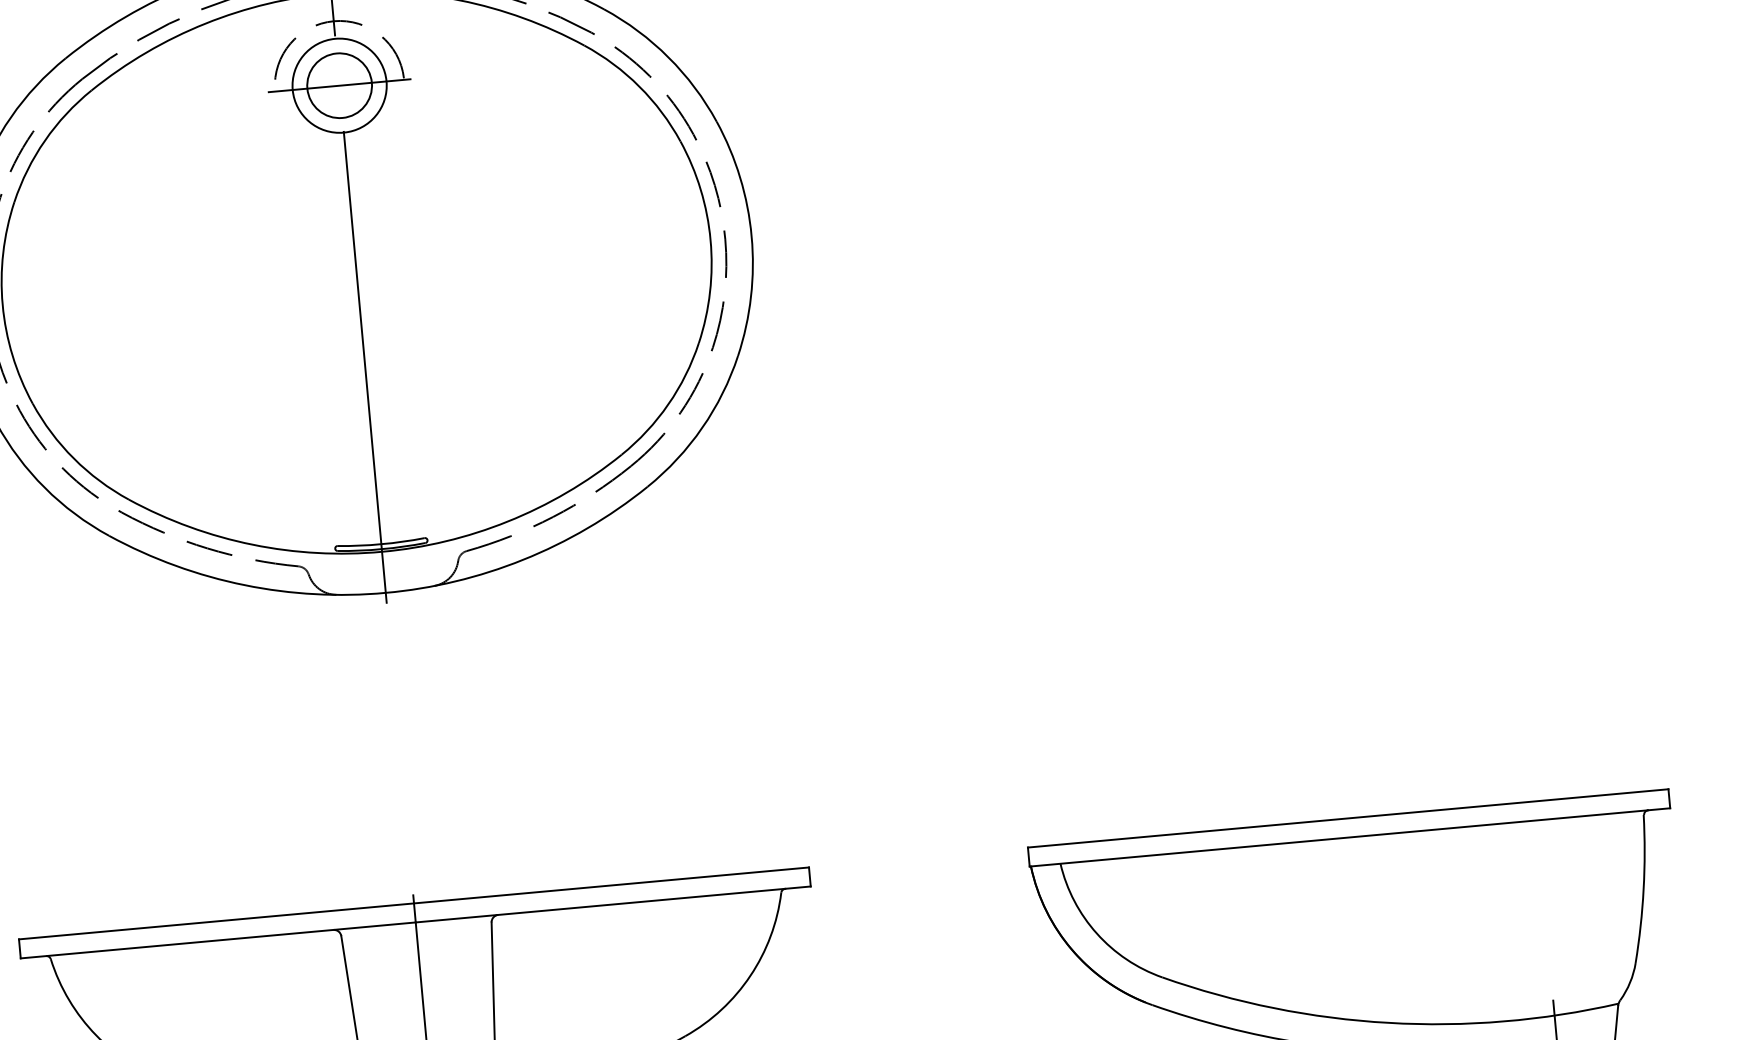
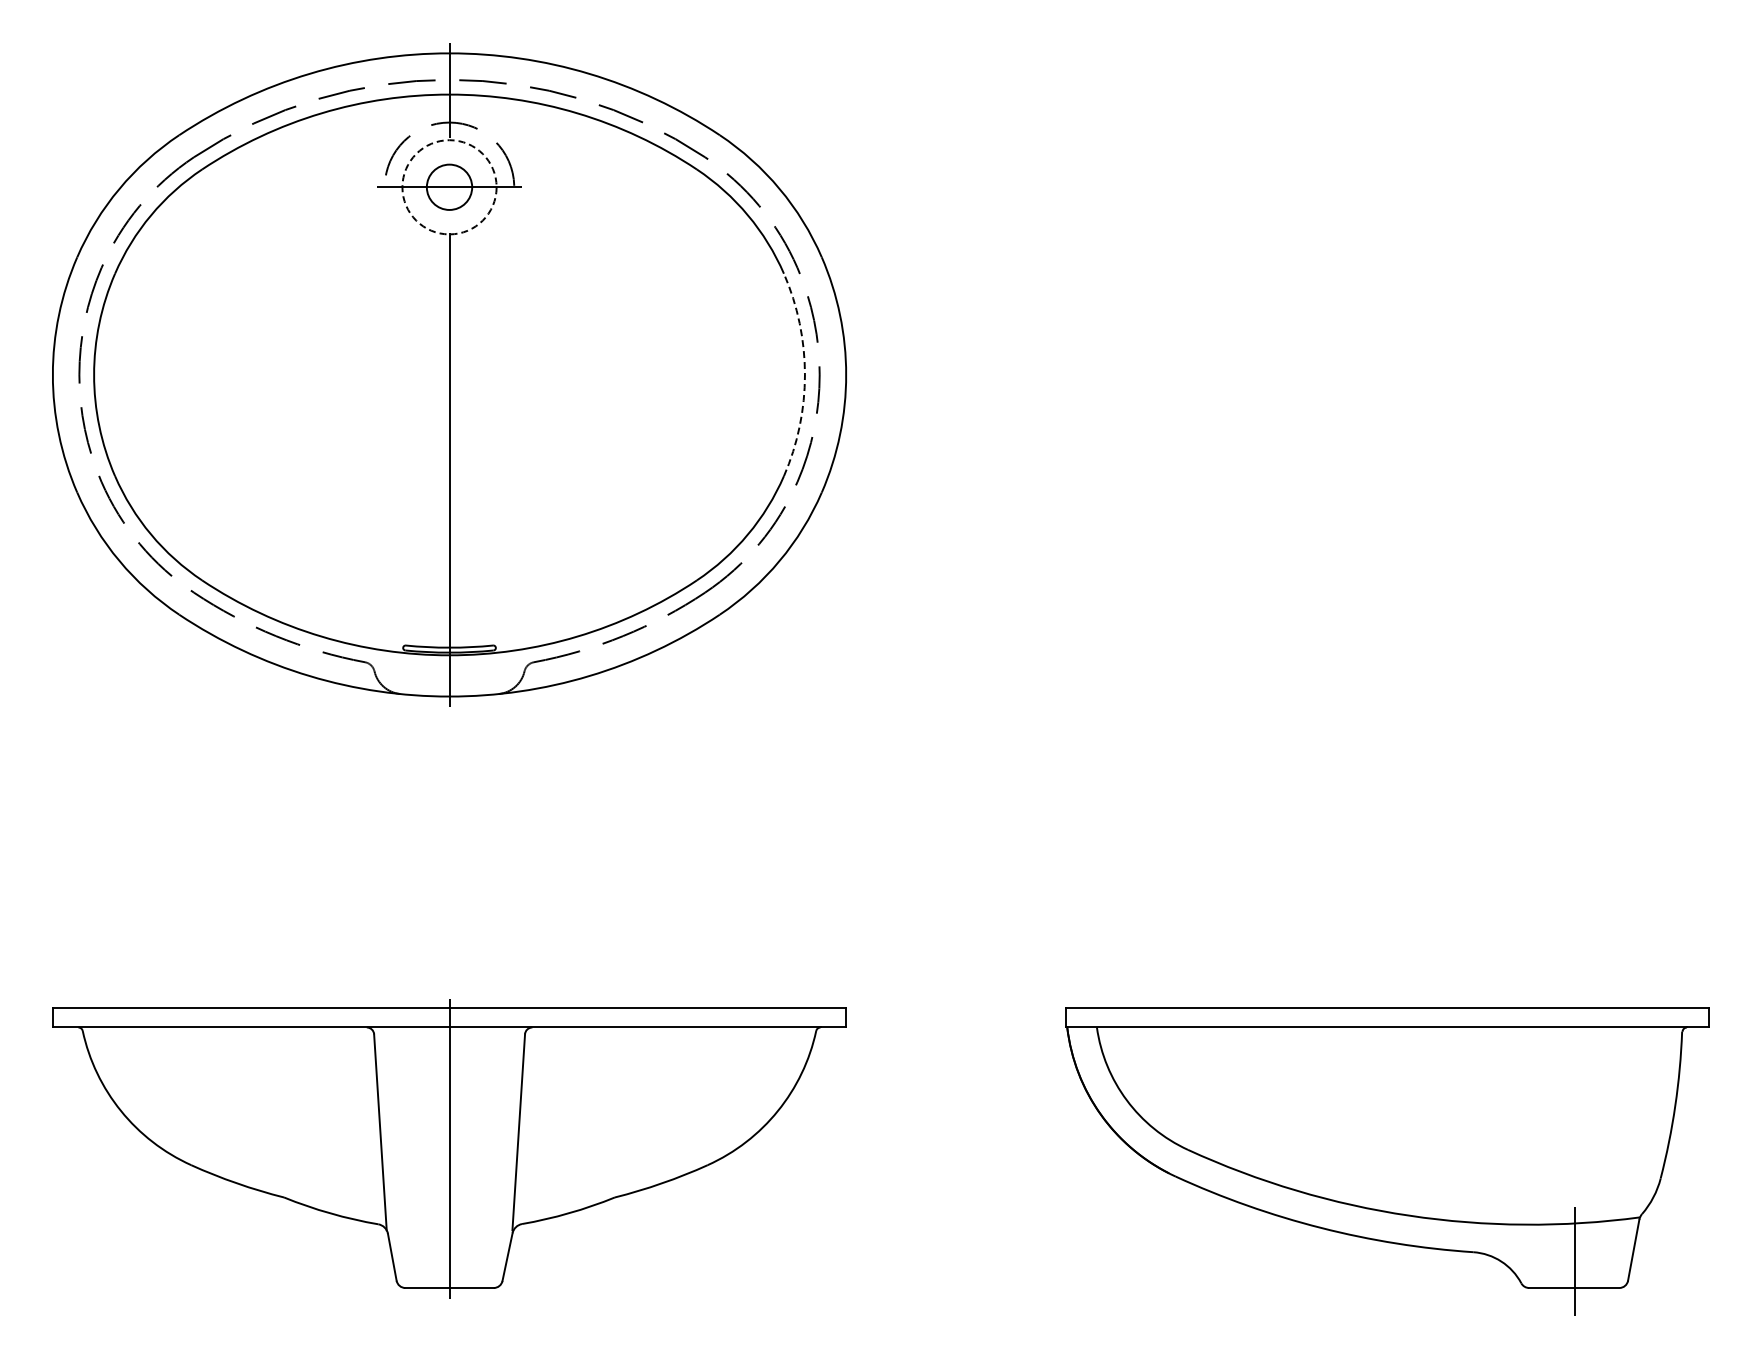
circle: (339, 84) -> (449, 186), size x0.7
circle: (339, 85) -> (449, 187), solid -> dashed
arc: (710, 239) -> (804, 374), solid -> dashed

